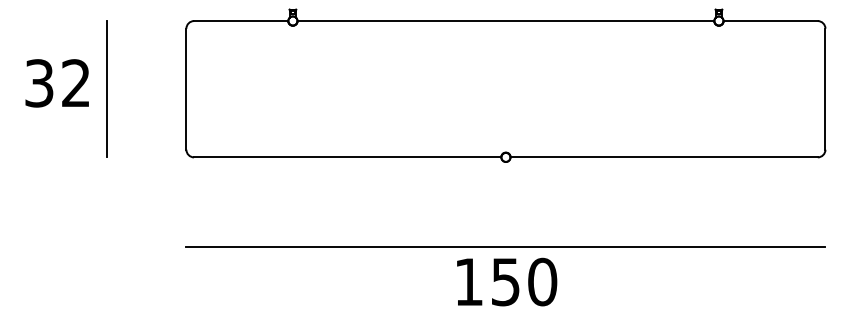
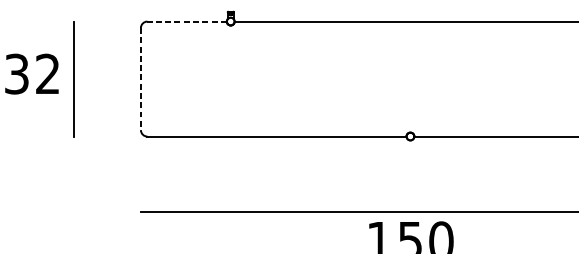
line: (240, 21) -> (186, 21), solid -> dashed
line: (186, 89) -> (141, 79), solid -> dashed

